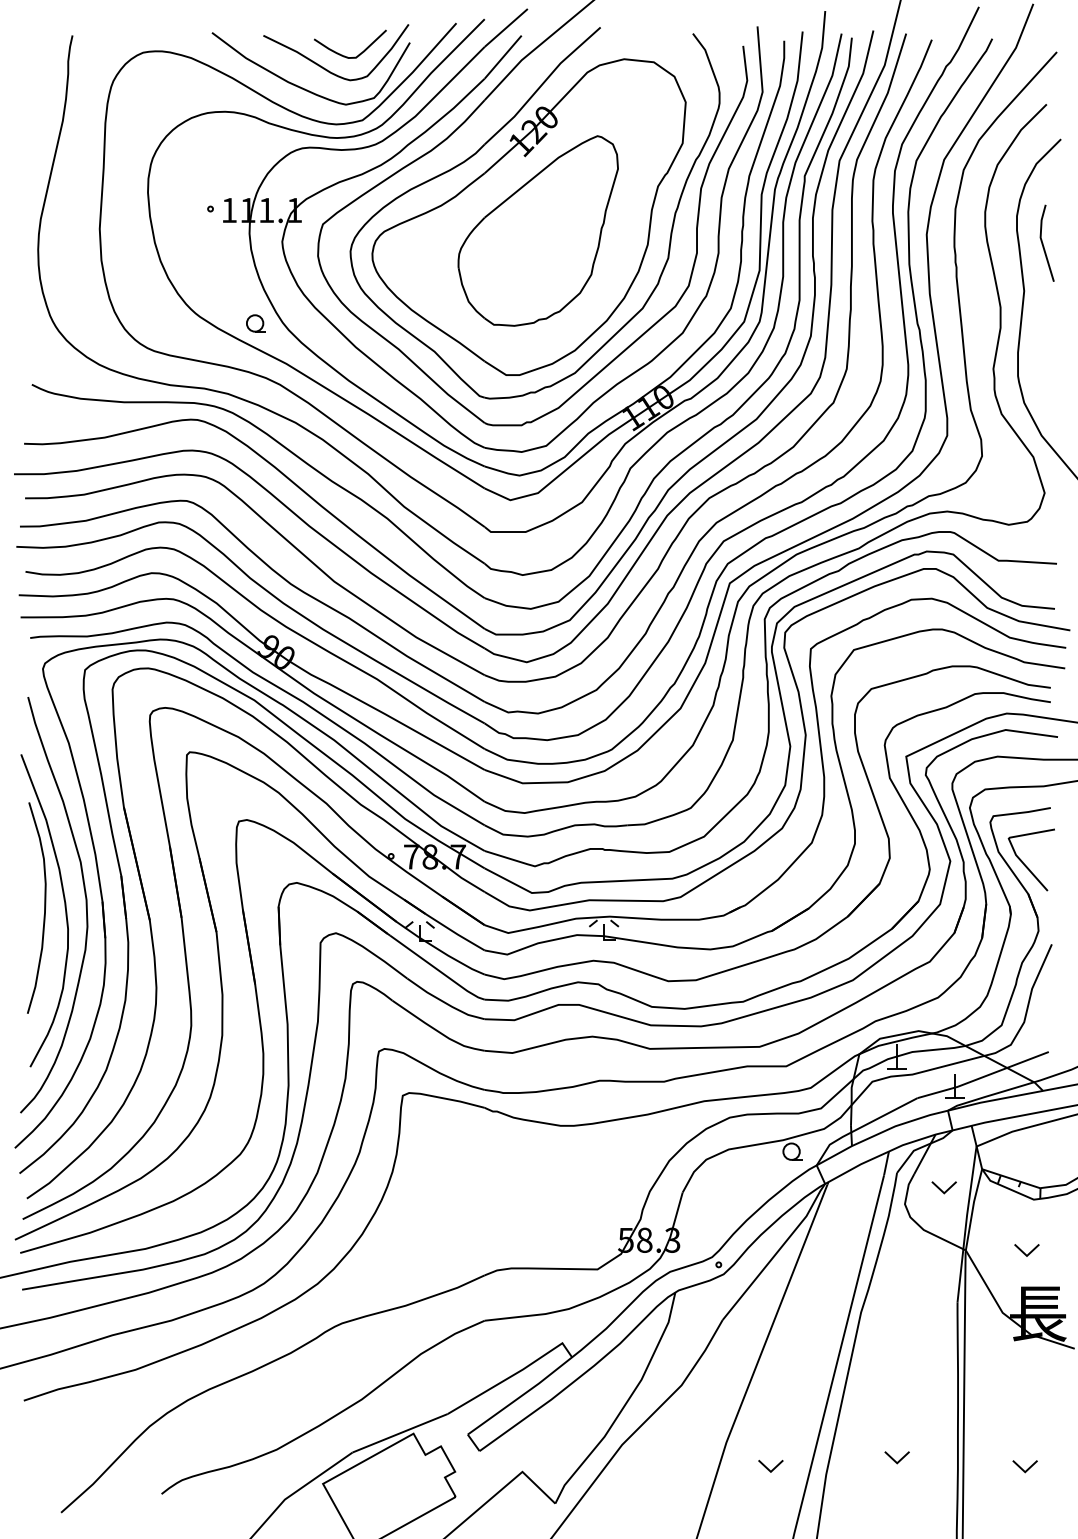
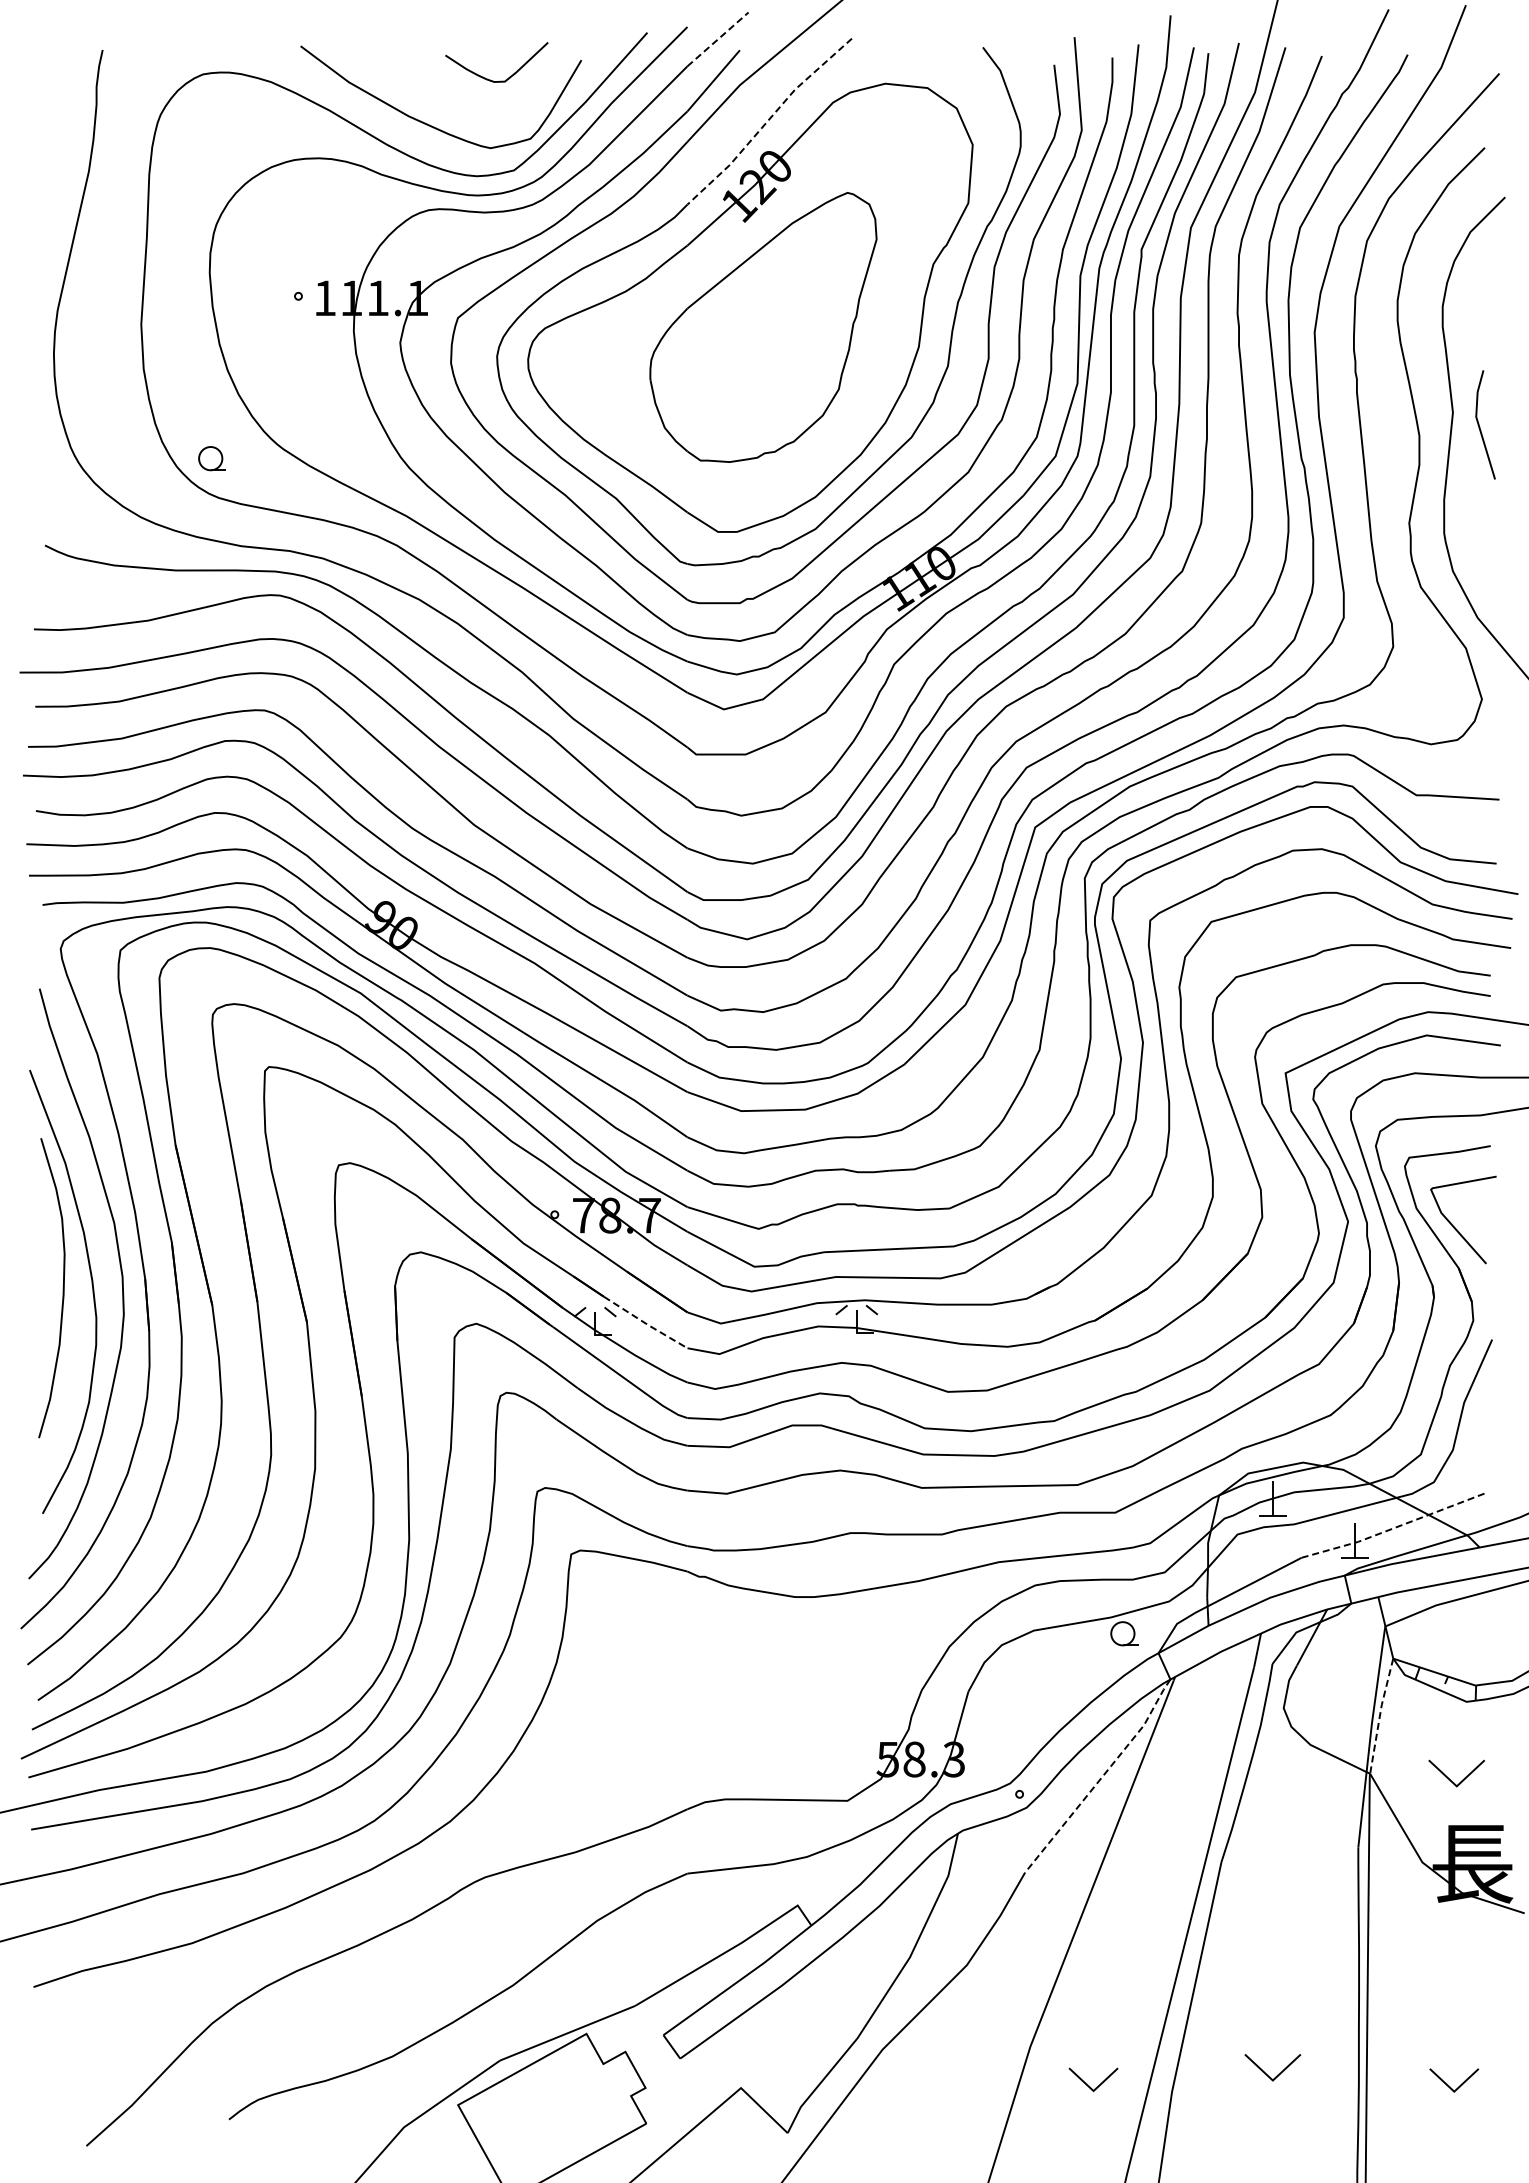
line: (506, 28) -> (718, 39), solid -> dashed
curve: (326, 68) -> (462, 97), removed
line: (541, 85) -> (768, 120), solid -> dashed
line: (1043, 244) -> (1480, 426), moved
part: (255, 323) -> (211, 458), moved
line: (455, 933) -> (645, 1323), solid -> dashed
line: (983, 1076) -> (1395, 1527), solid -> dashed
part: (944, 1187) -> (1339, 1684), removed
line: (972, 1209) -> (1379, 1715), solid -> dashed
part: (1026, 1250) -> (1456, 1773), size x1.6
line: (777, 1252) -> (1102, 1777), solid -> dashed
part: (897, 1457) -> (1272, 2067), size x1.6
part: (770, 1466) -> (1093, 2080), size x1.4
part: (1025, 1466) -> (1454, 2080), size x1.4

